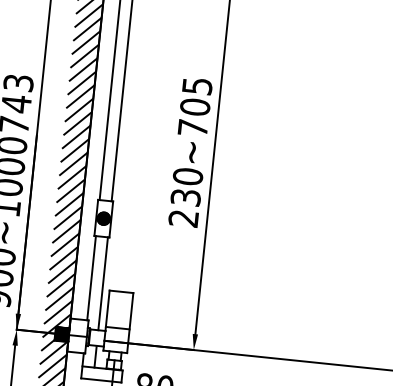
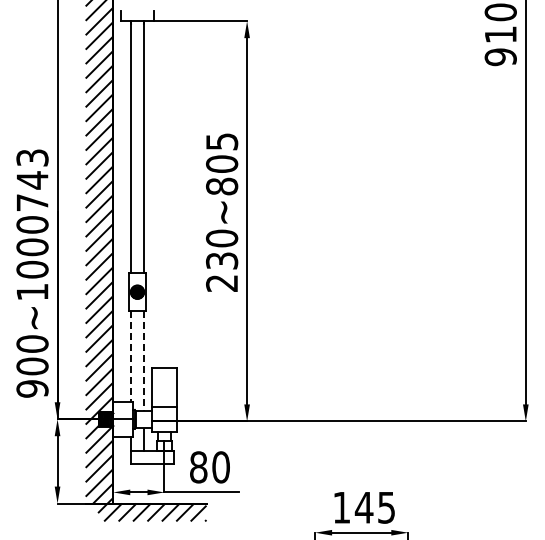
text: (193, 128) -> (222, 186), 230~705 -> 230~805
line: (91, 279) -> (131, 357), solid -> dashed
line: (102, 284) -> (143, 361), solid -> dashed

